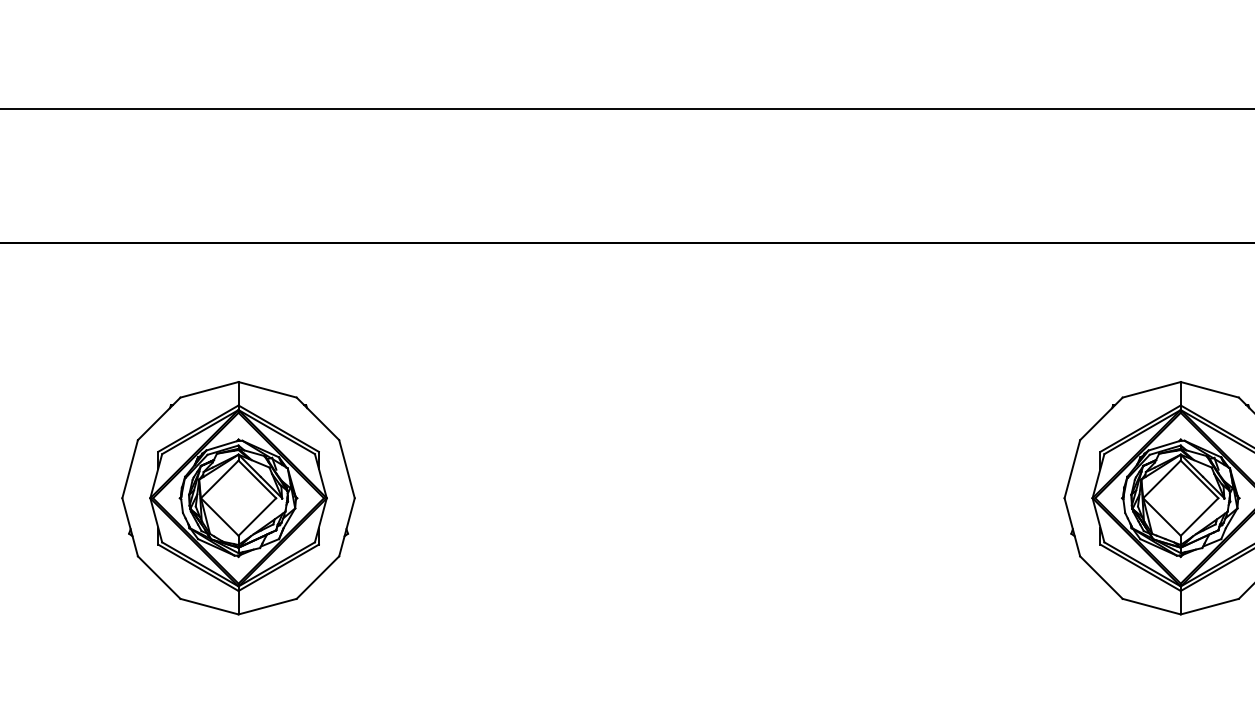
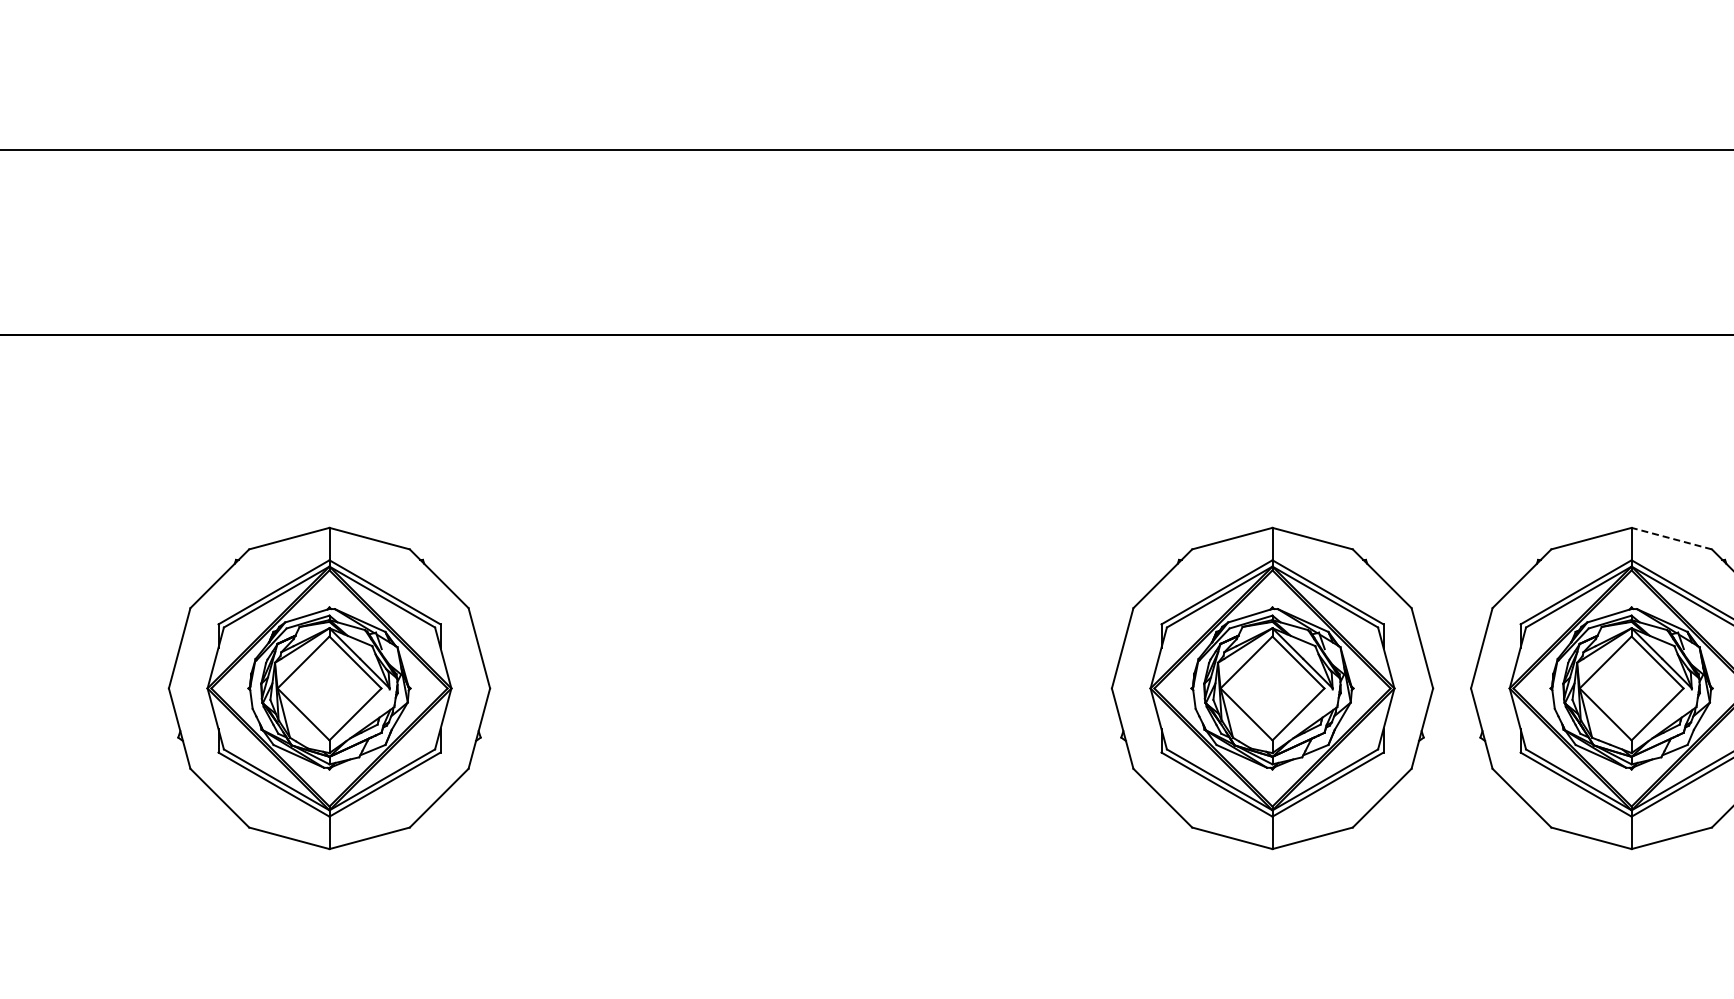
line: (1209, 389) -> (1671, 538), solid -> dashed
part: (920, 498) -> (1272, 688), added

